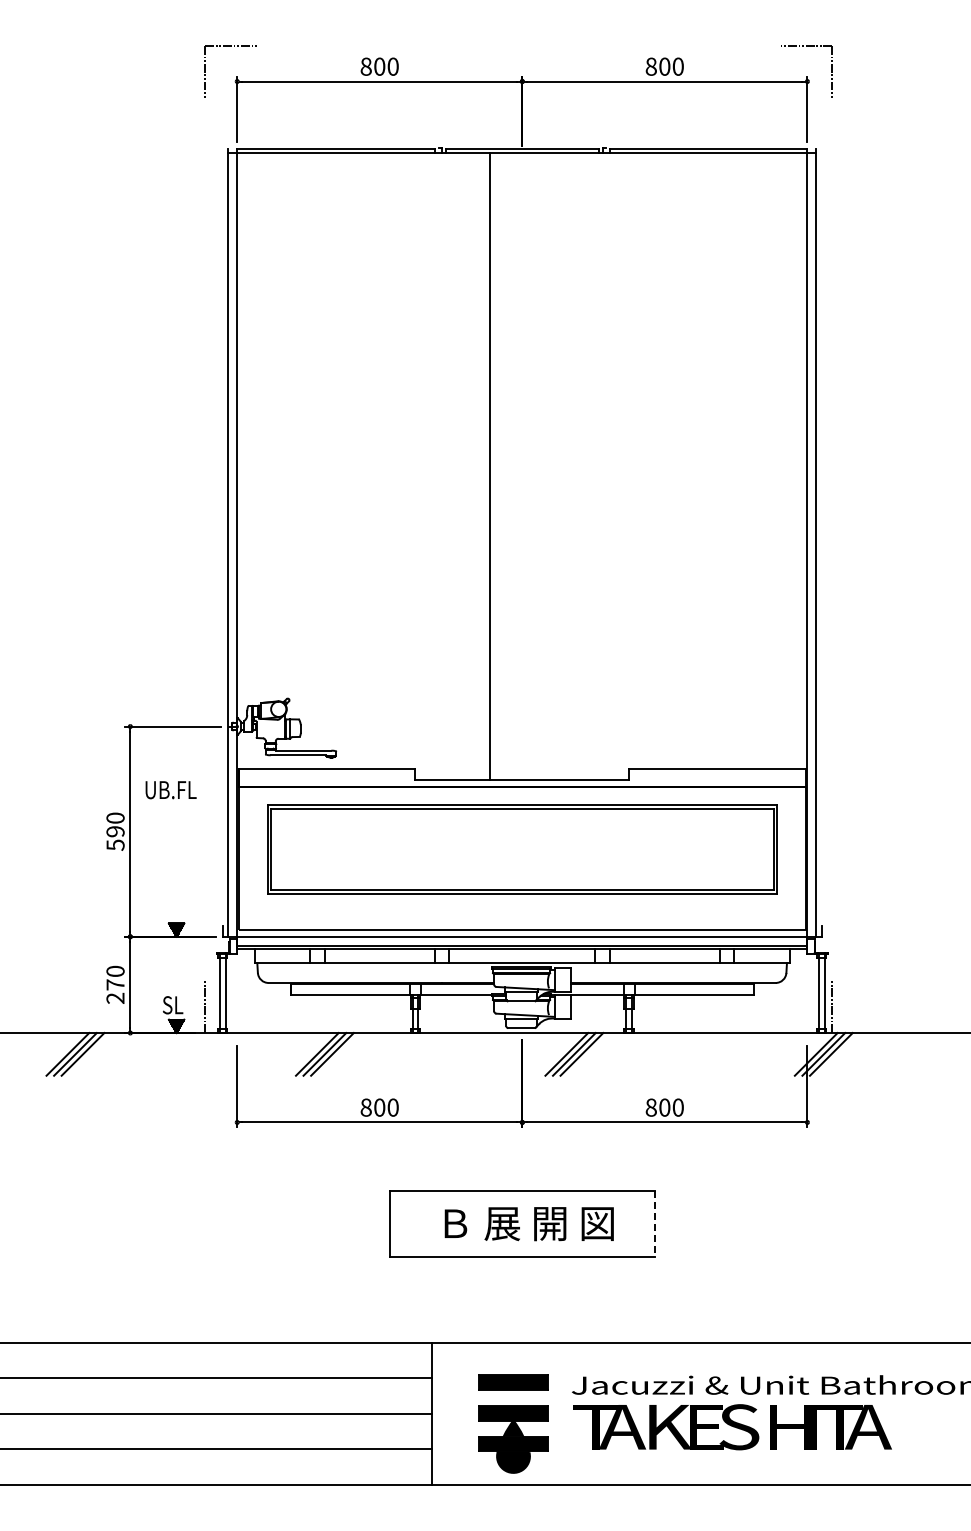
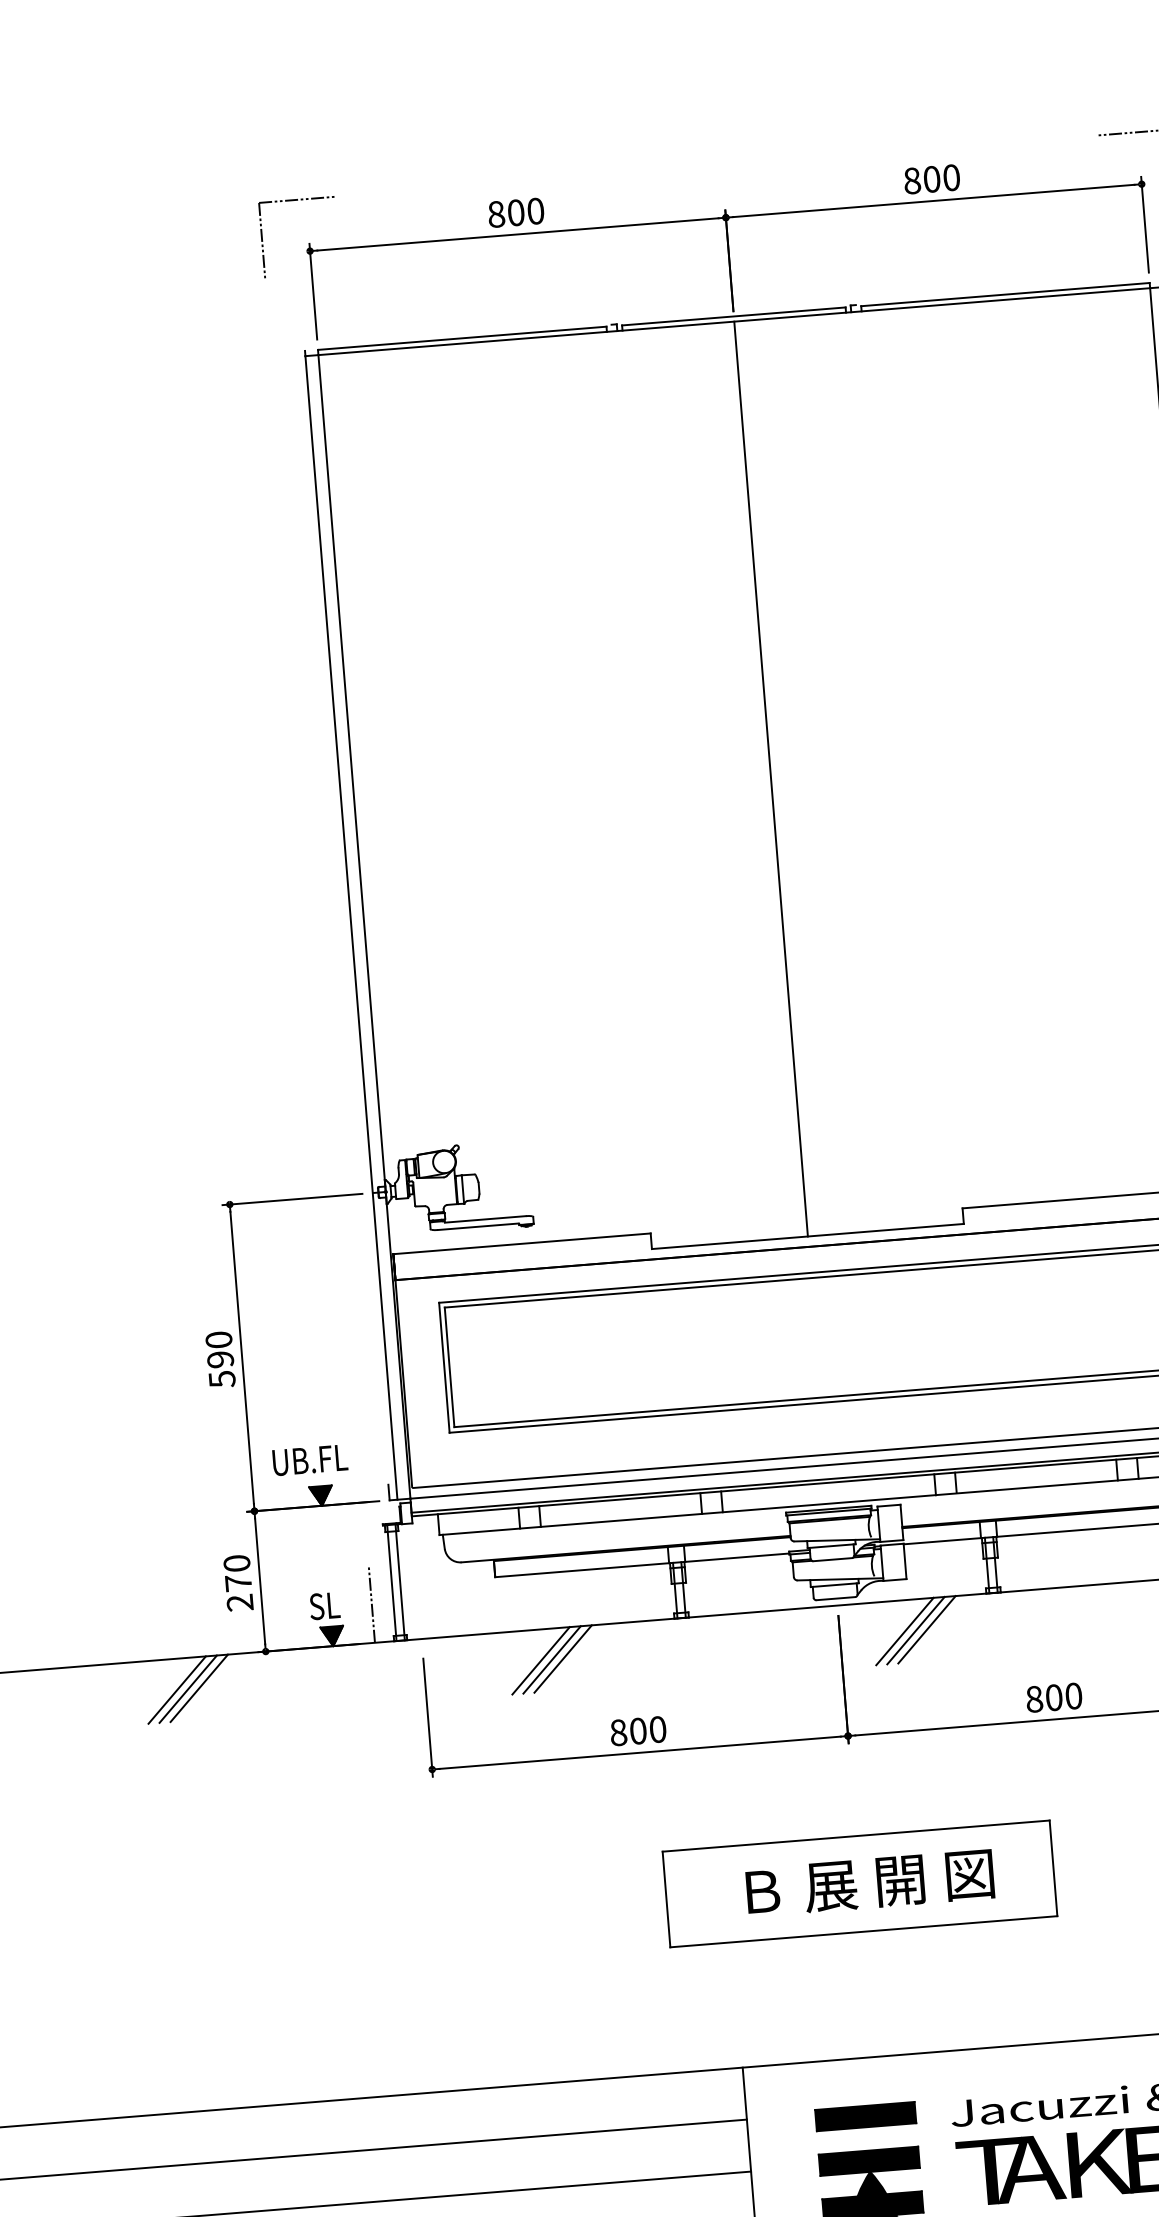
line: (490, 466) -> (771, 779), moved
text: (170, 790) -> (309, 1460), moved
line: (655, 1223) -> (1054, 1867), dashed -> solid

